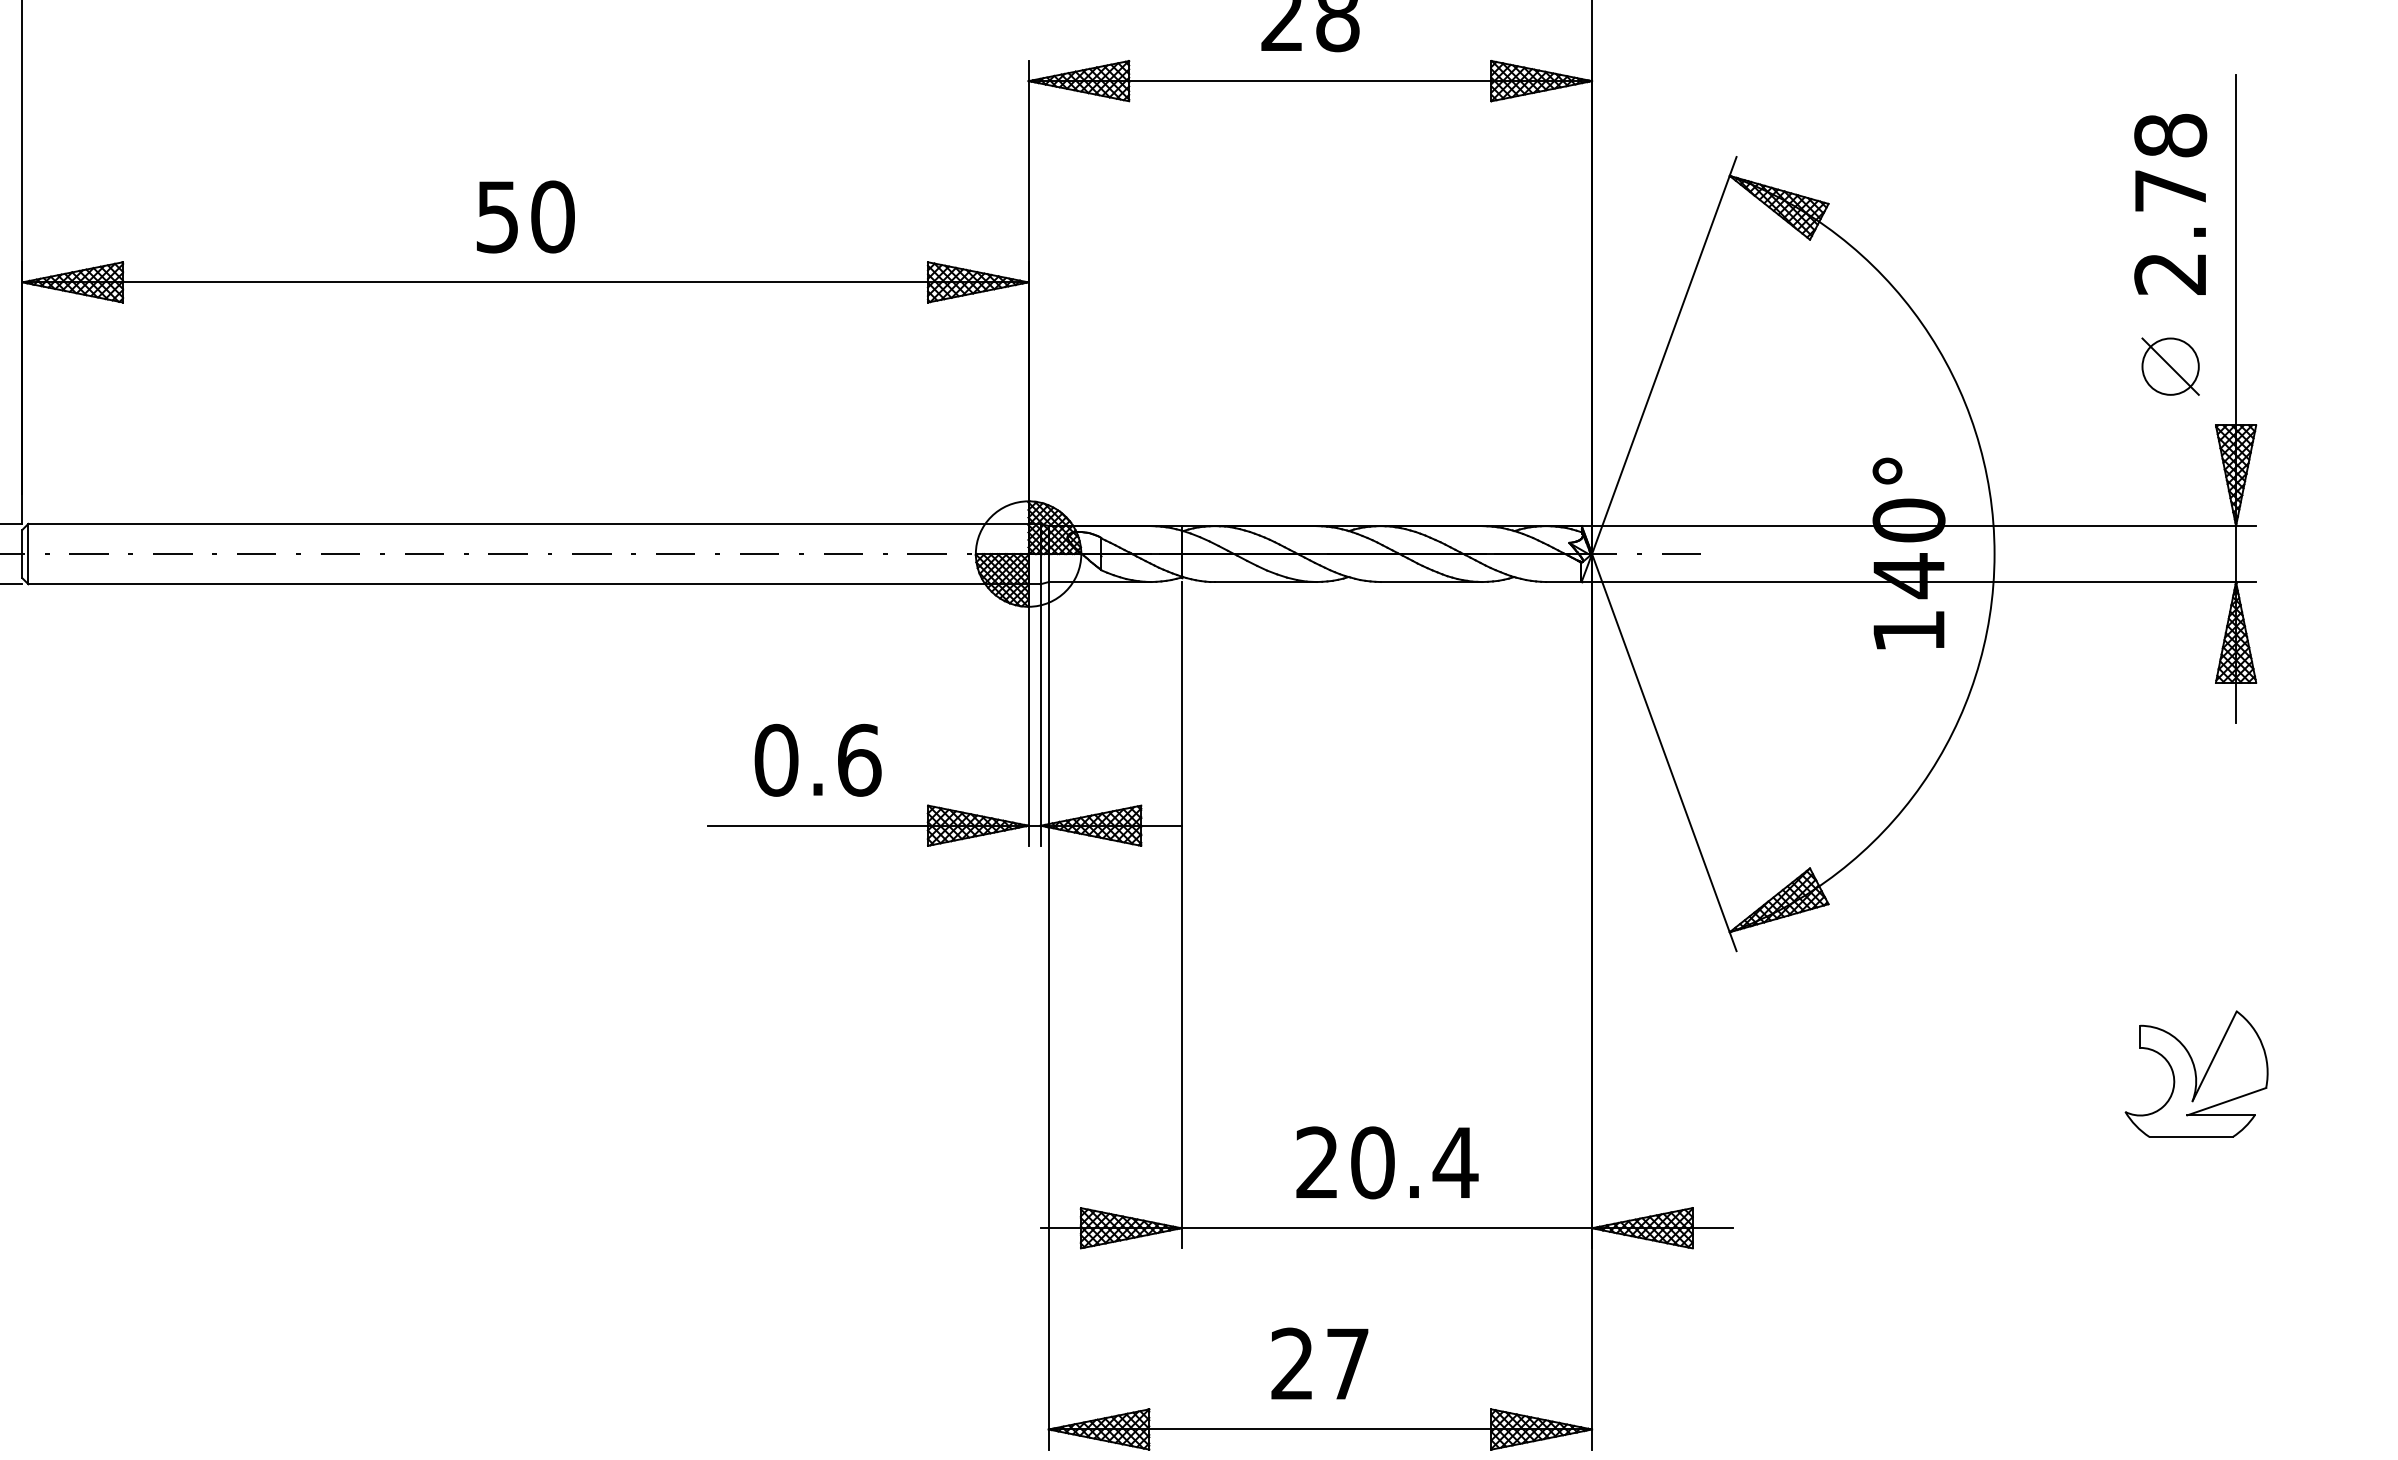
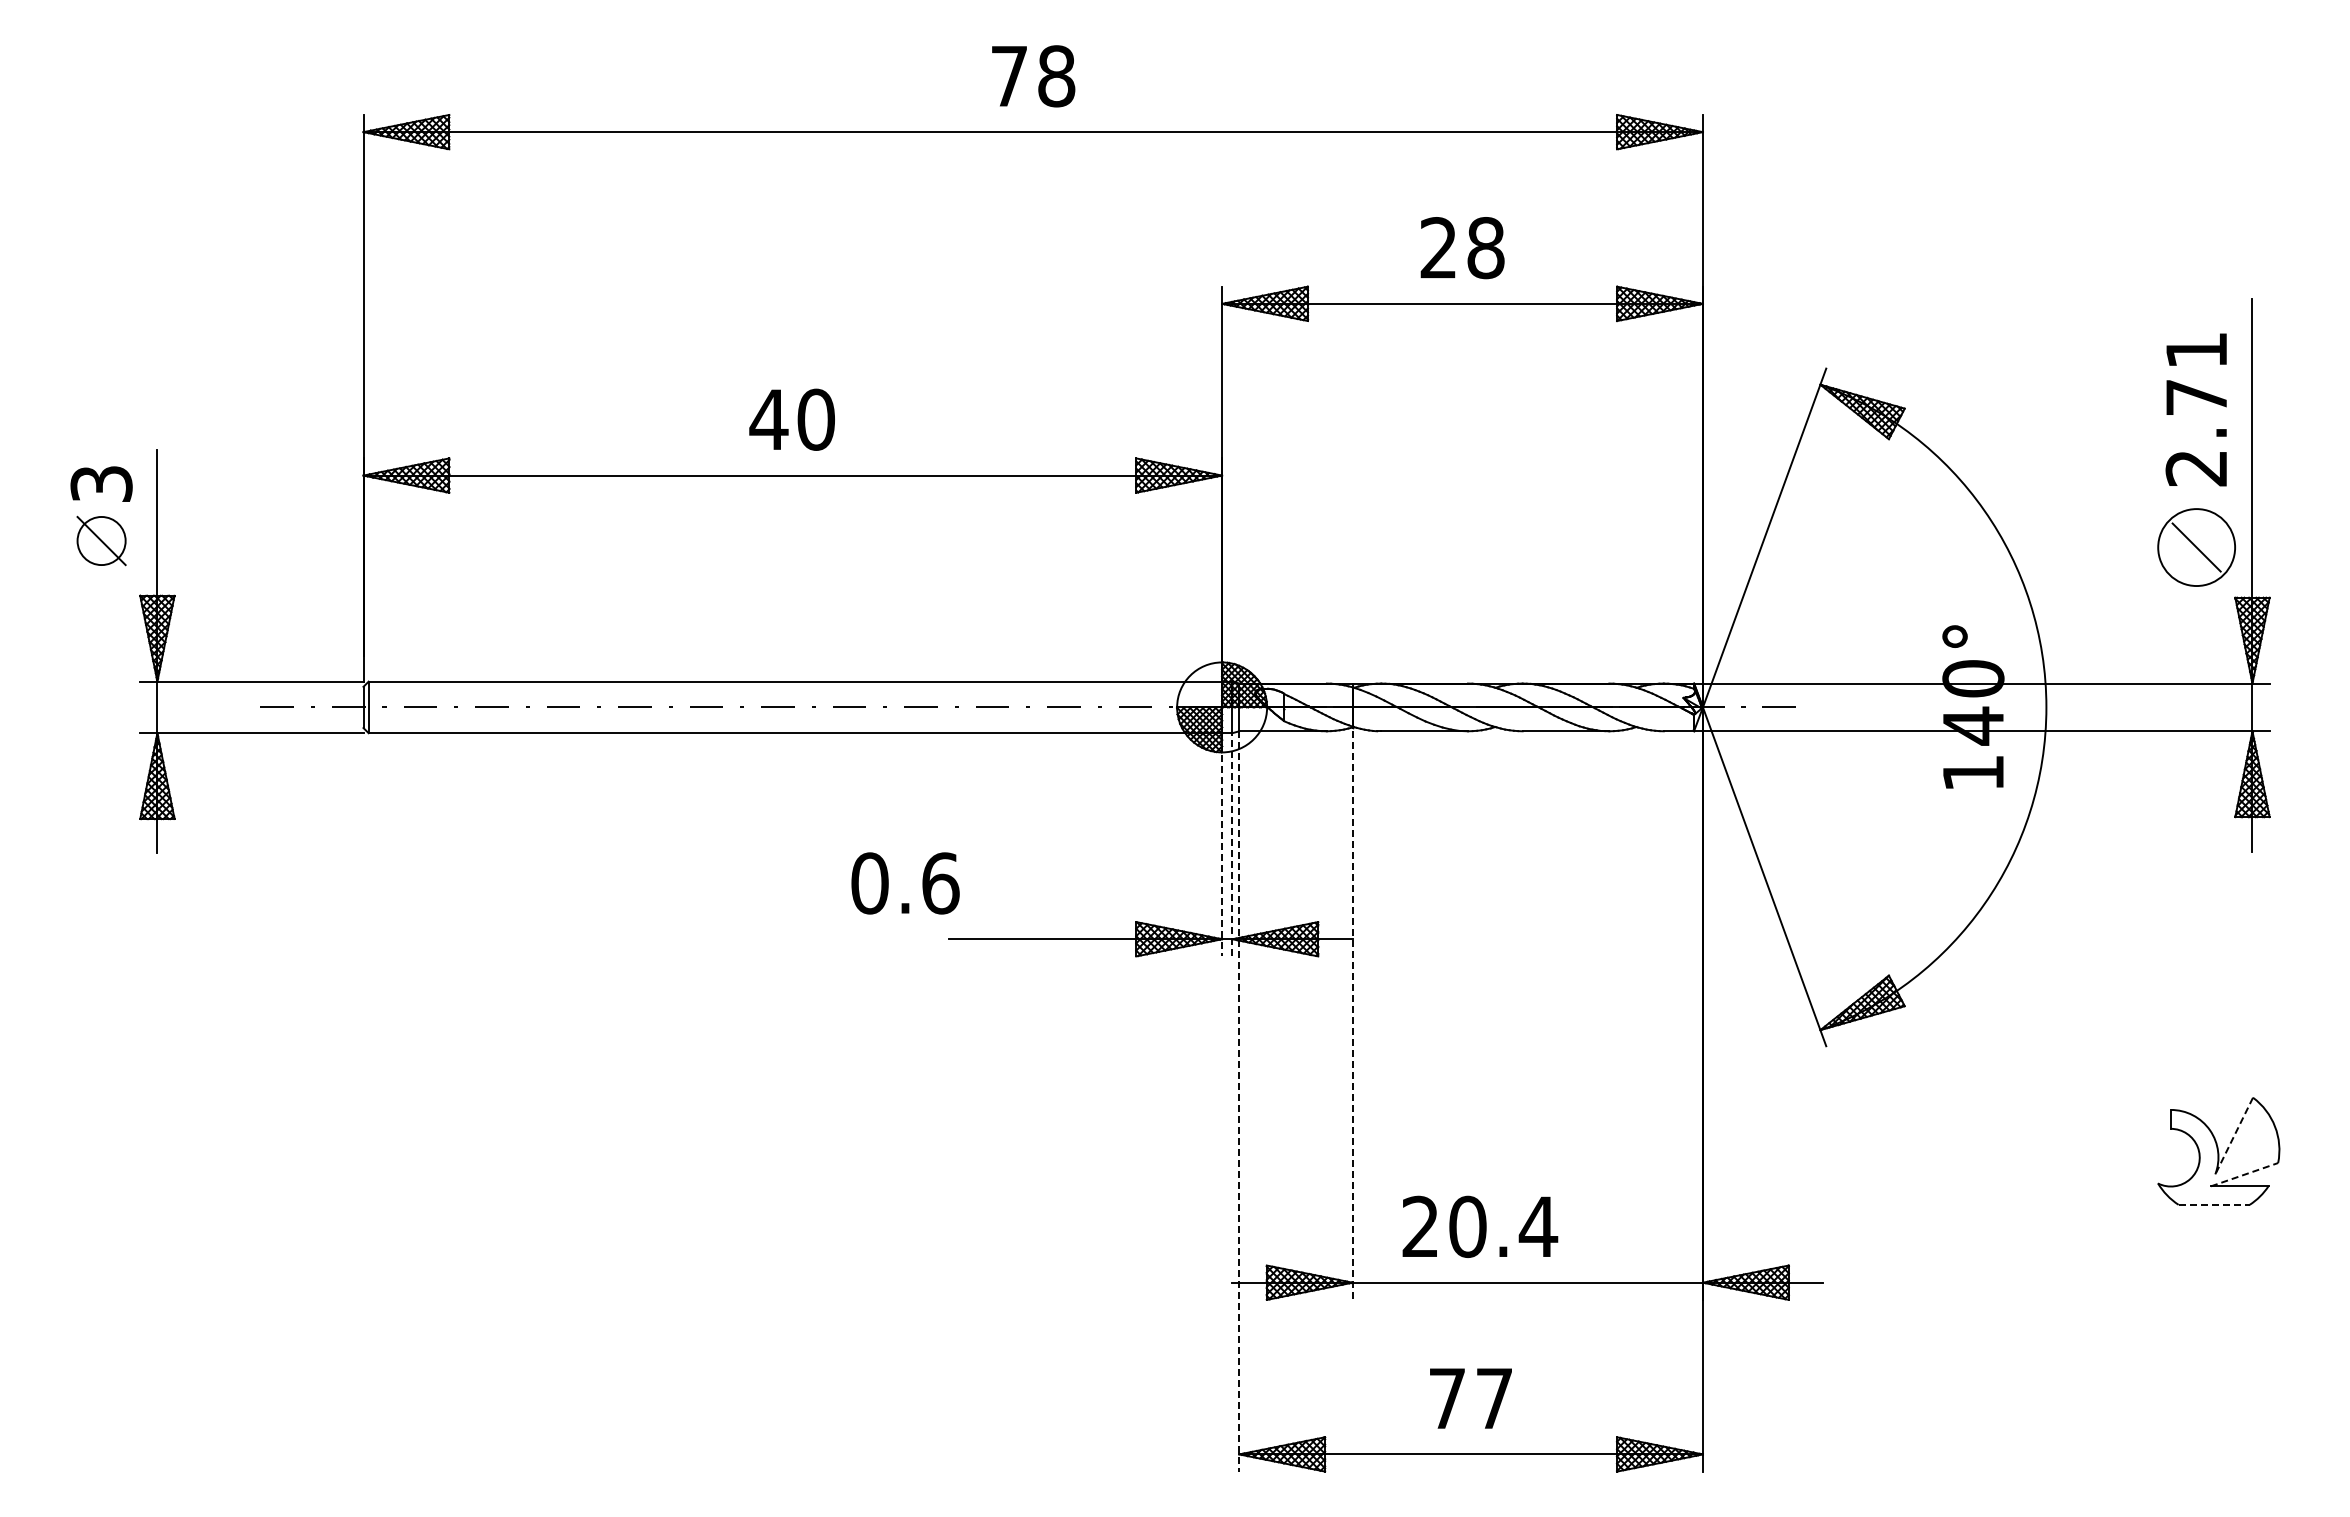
text: (2170, 134) -> (2196, 349), 2.78 -> 2.71
text: (496, 216) -> (768, 419), 50 -> 40
circle: (2170, 366) -> (2196, 547), size x1.6
line: (1029, 714) -> (1222, 844), solid -> dashed
line: (1040, 714) -> (1232, 844), solid -> dashed
text: (818, 760) -> (905, 883), moved
line: (1181, 916) -> (1352, 1016), solid -> dashed
line: (1048, 1015) -> (1239, 1101), solid -> dashed
line: (2214, 1056) -> (2234, 1136), solid -> dashed
line: (2226, 1101) -> (2244, 1174), solid -> dashed
line: (2191, 1136) -> (2214, 1204), solid -> dashed
text: (1387, 1162) -> (1480, 1226), moved
text: (1291, 1362) -> (1446, 1397), 27 -> 77

